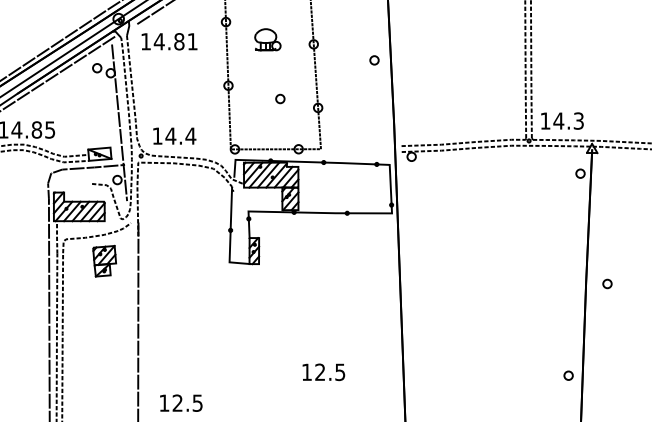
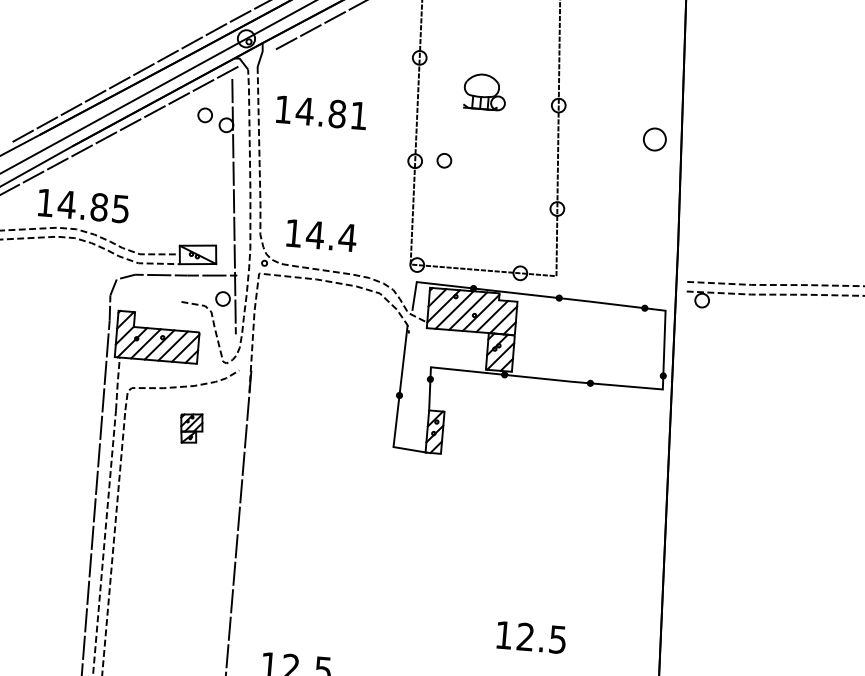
text: (169, 41) -> (321, 112), moved
part: (374, 60) -> (654, 139), size x1.6
part: (280, 98) -> (444, 159), moved
part: (104, 260) -> (191, 427), size x0.6

